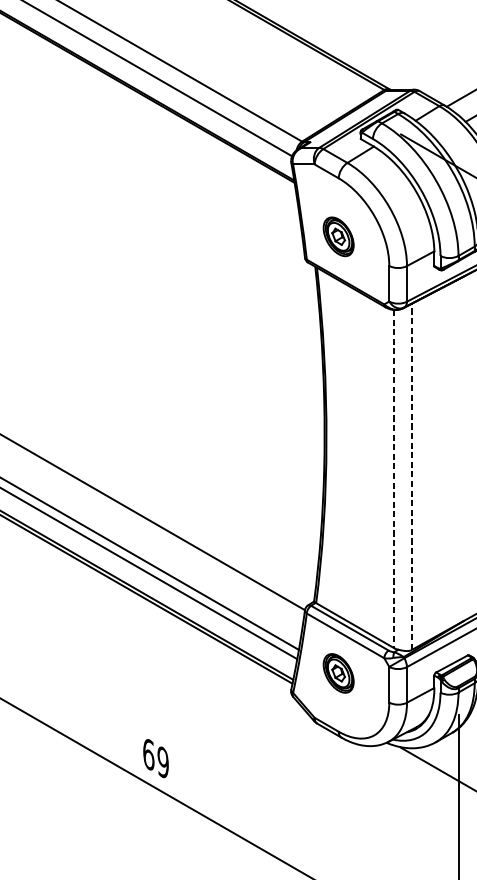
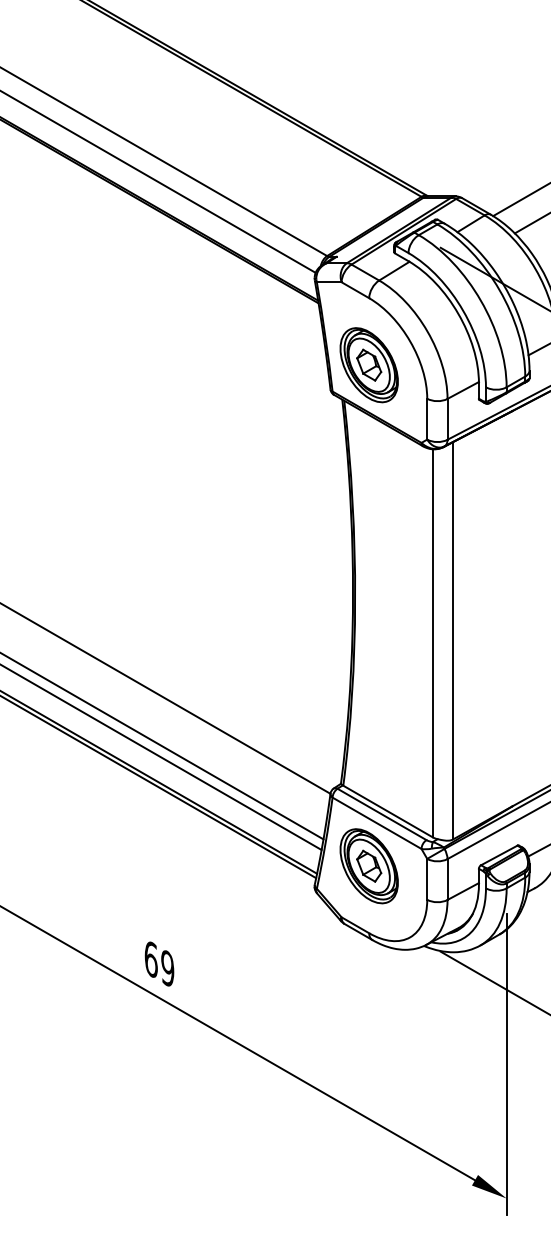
part: (338, 236) -> (368, 365), size x1.67
line: (412, 476) -> (453, 640), dashed -> solid
line: (393, 479) -> (432, 643), dashed -> solid
part: (338, 673) -> (368, 866), size x1.67

